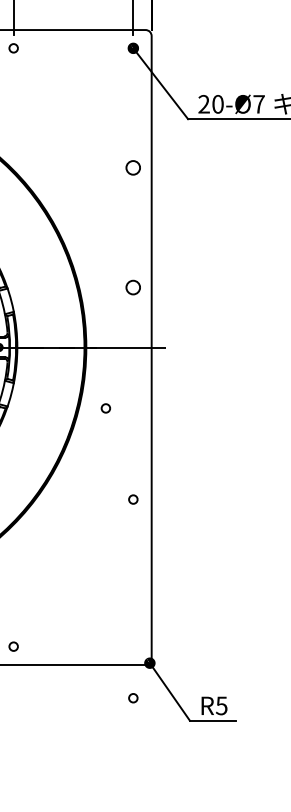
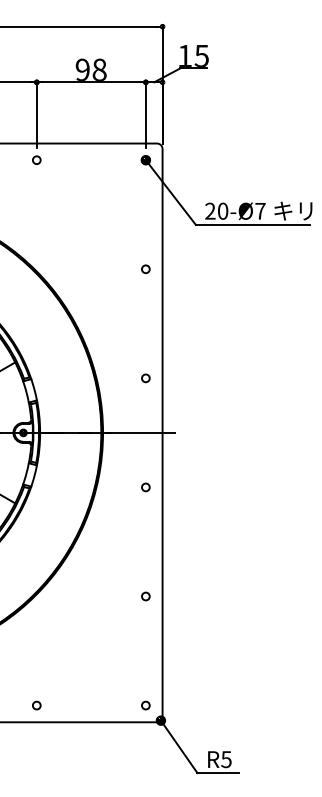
circle: (132, 168) -> (145, 269), size x0.62
circle: (132, 287) -> (145, 378), size x0.62
circle: (105, 408) -> (145, 487), moved
circle: (132, 499) -> (145, 596), moved
circle: (132, 698) -> (145, 705), moved

